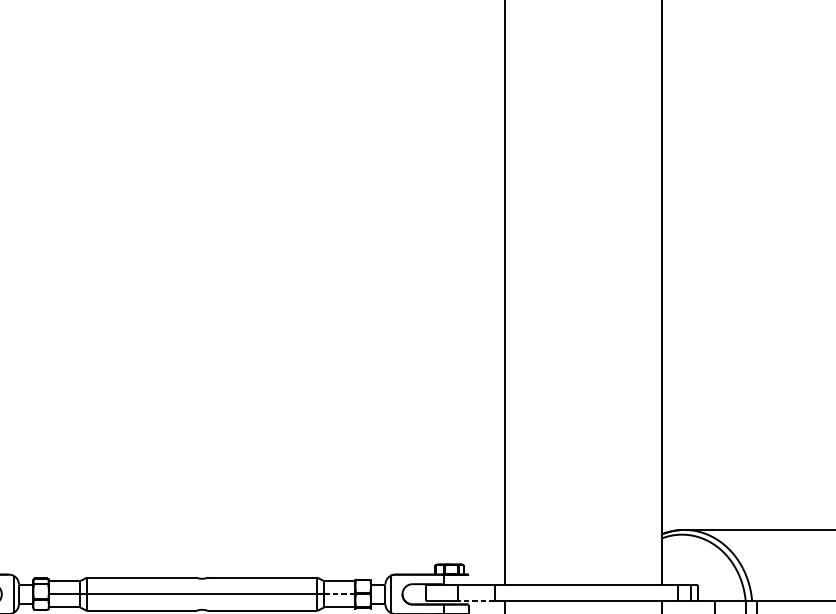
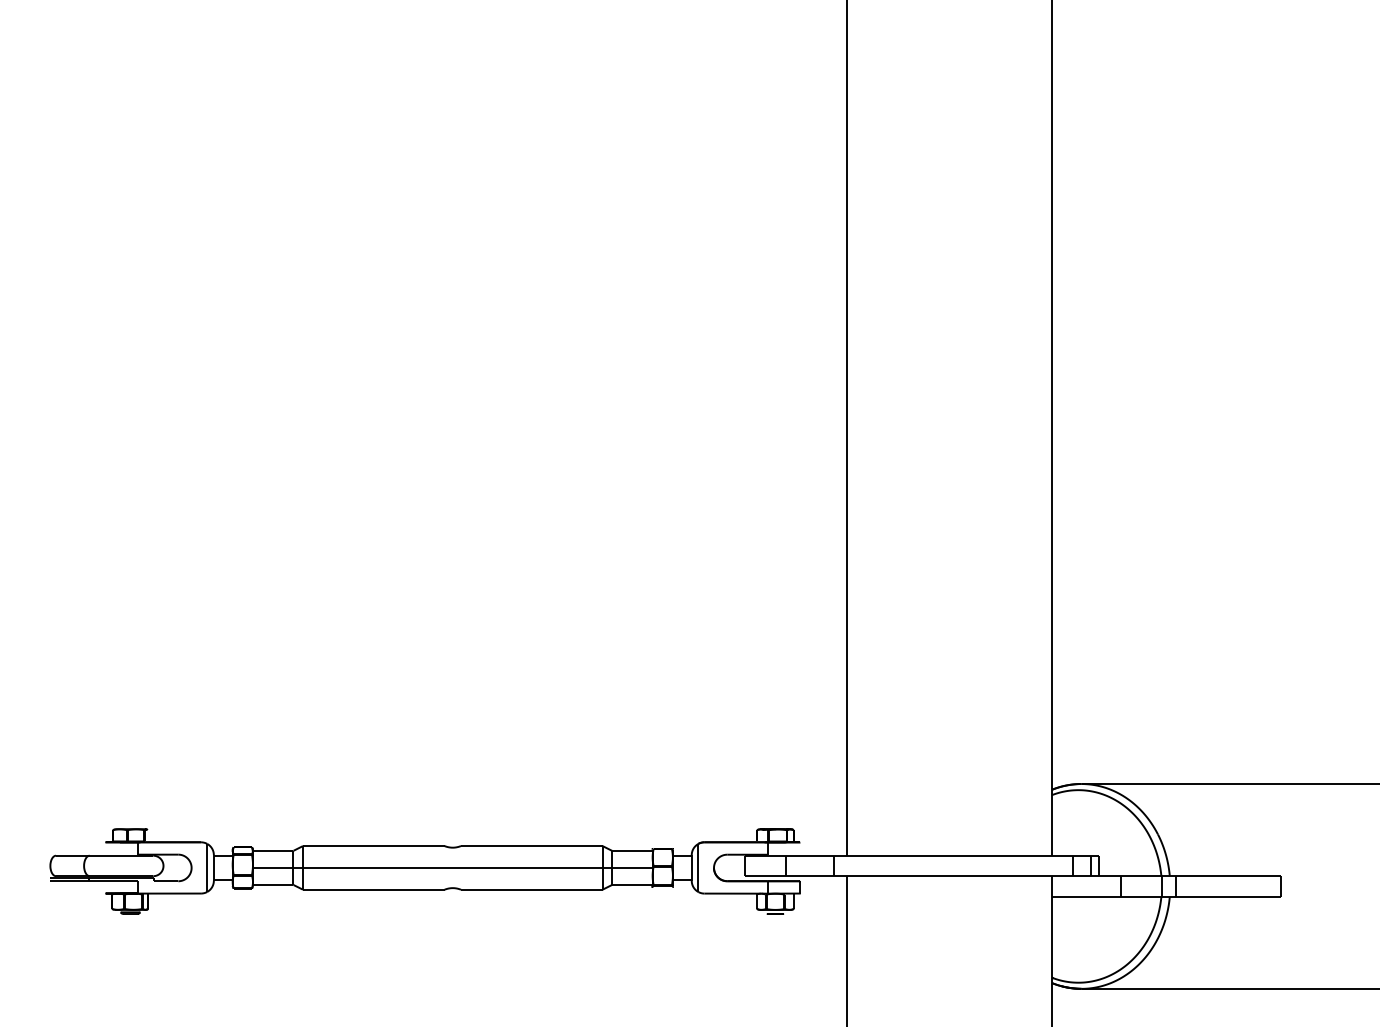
line: (339, 593) -> (632, 867), dashed -> solid
line: (475, 600) -> (809, 876), dashed -> solid

